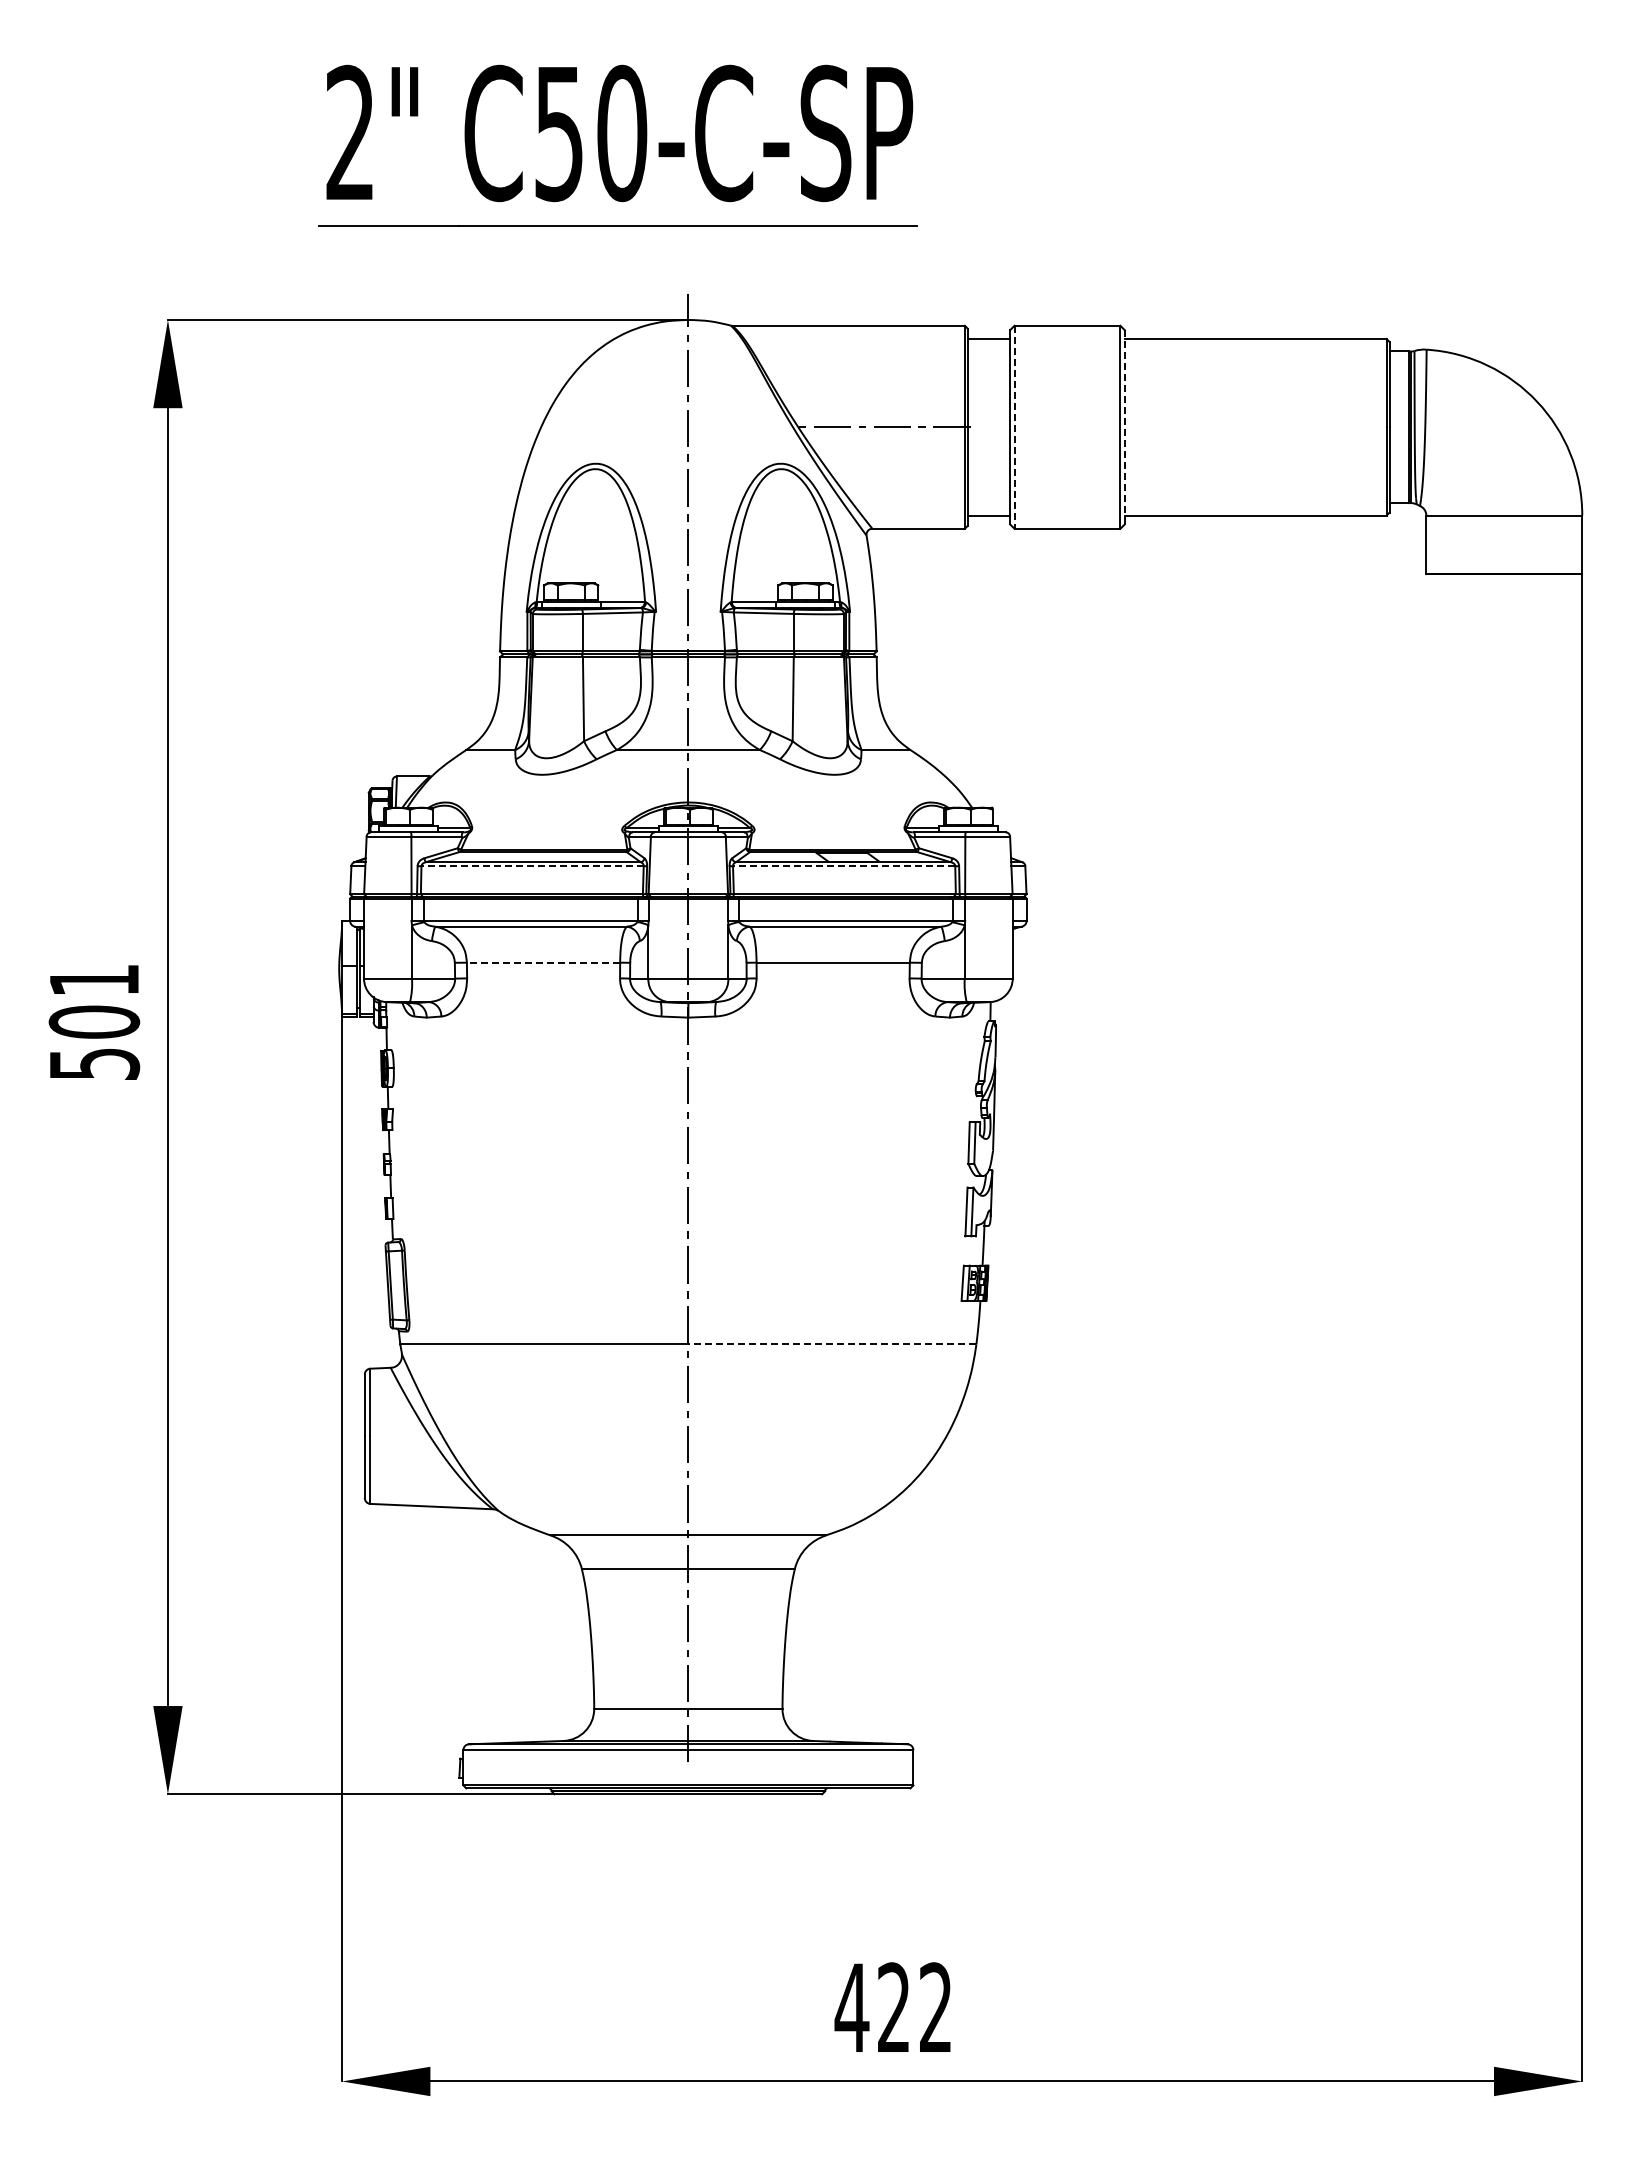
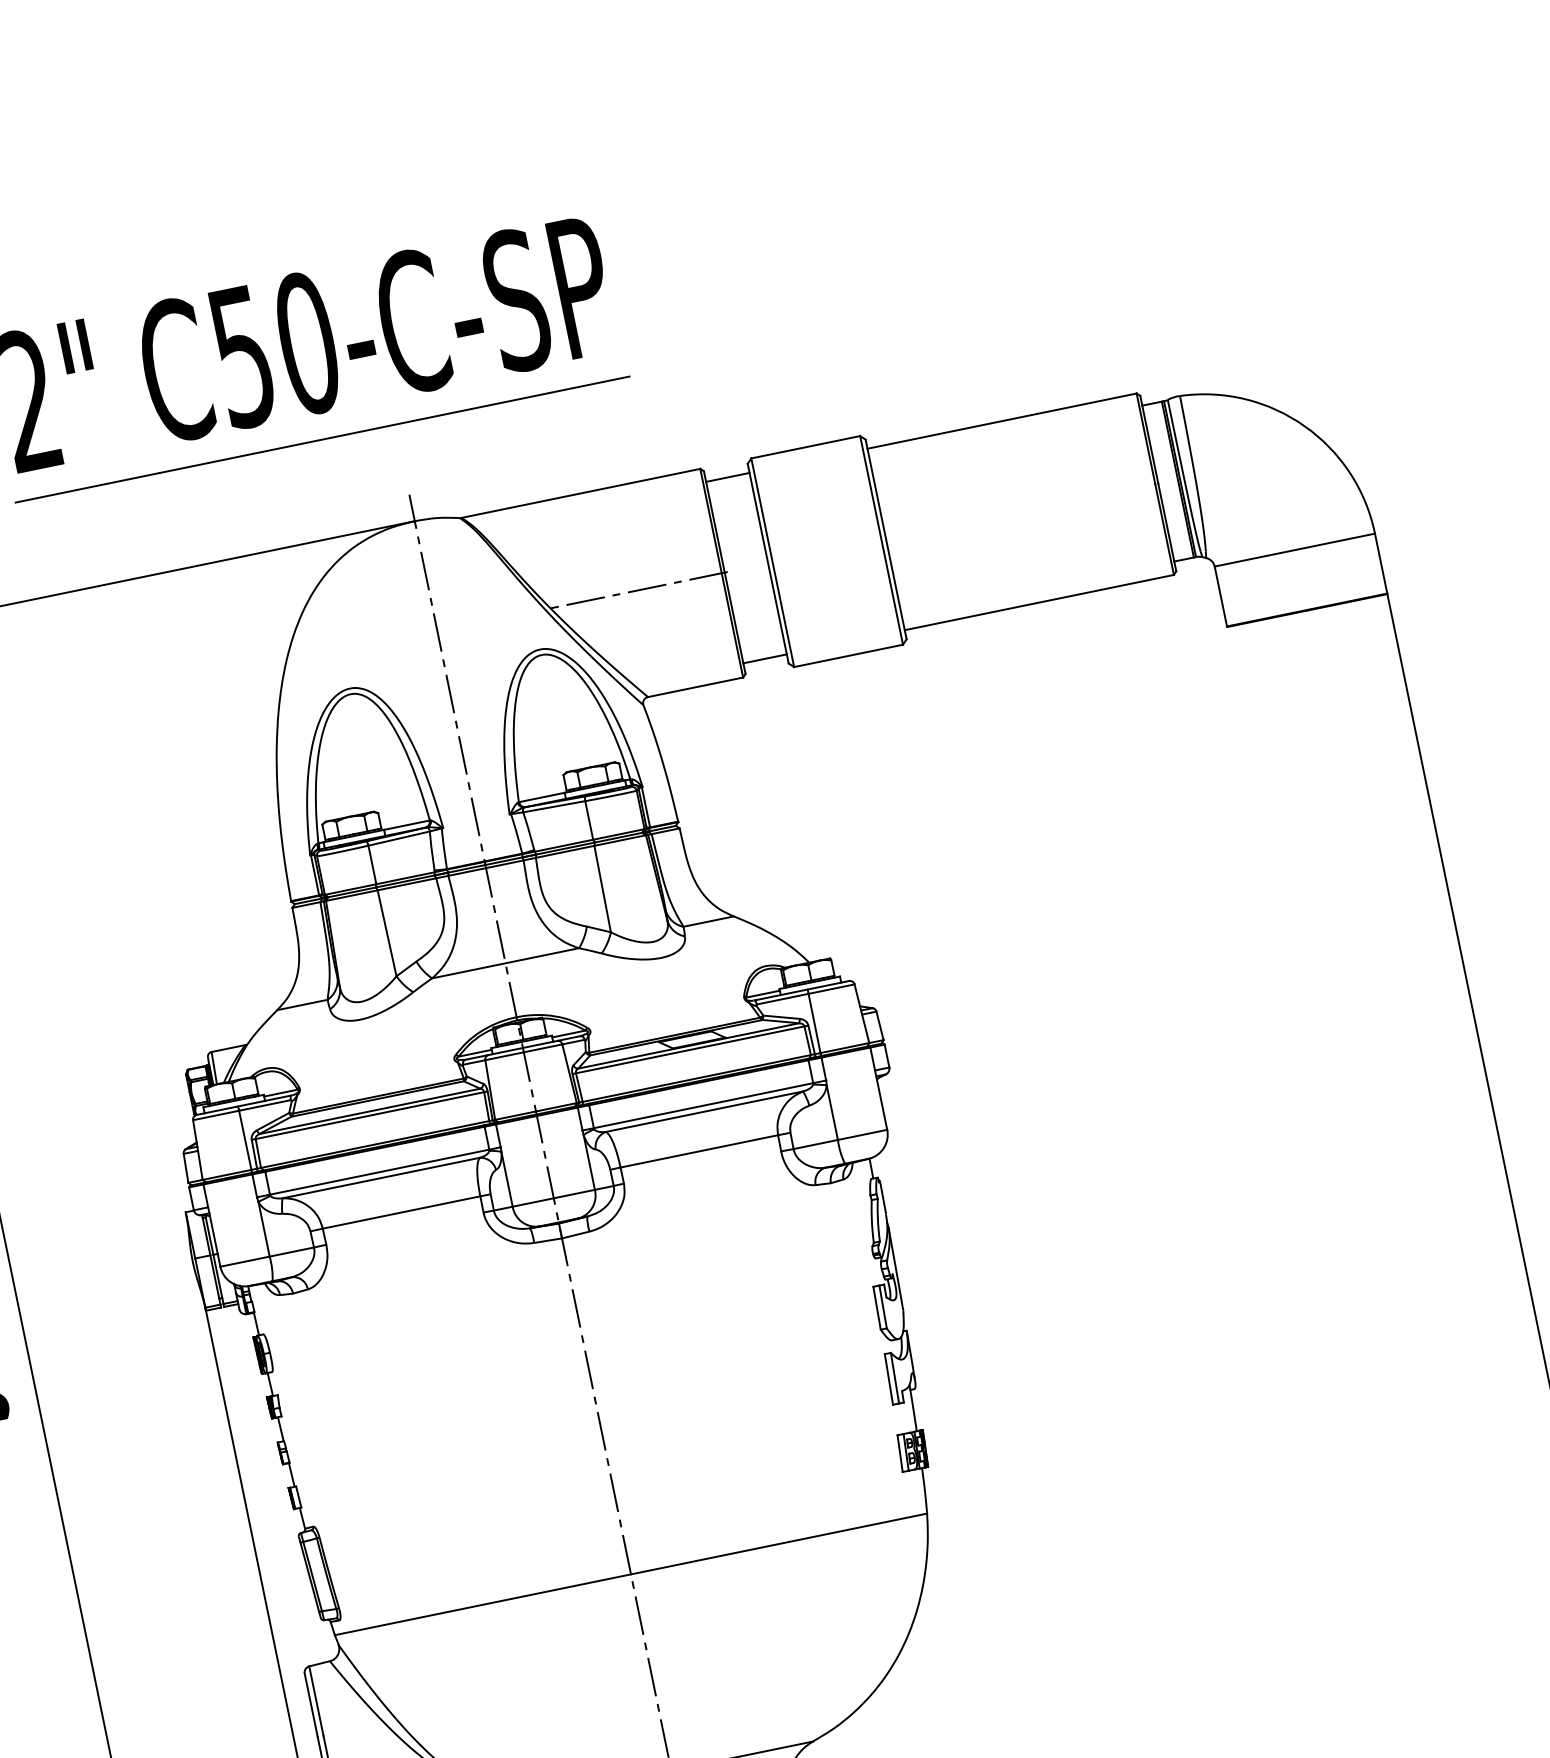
line: (1014, 427) -> (772, 562), dashed -> solid
line: (1124, 427) -> (885, 539), dashed -> solid
line: (532, 866) -> (369, 1115), dashed -> solid
line: (843, 866) -> (689, 1050), dashed -> solid
line: (543, 962) -> (401, 1212), dashed -> solid
line: (831, 1344) -> (778, 1544), dashed -> solid

